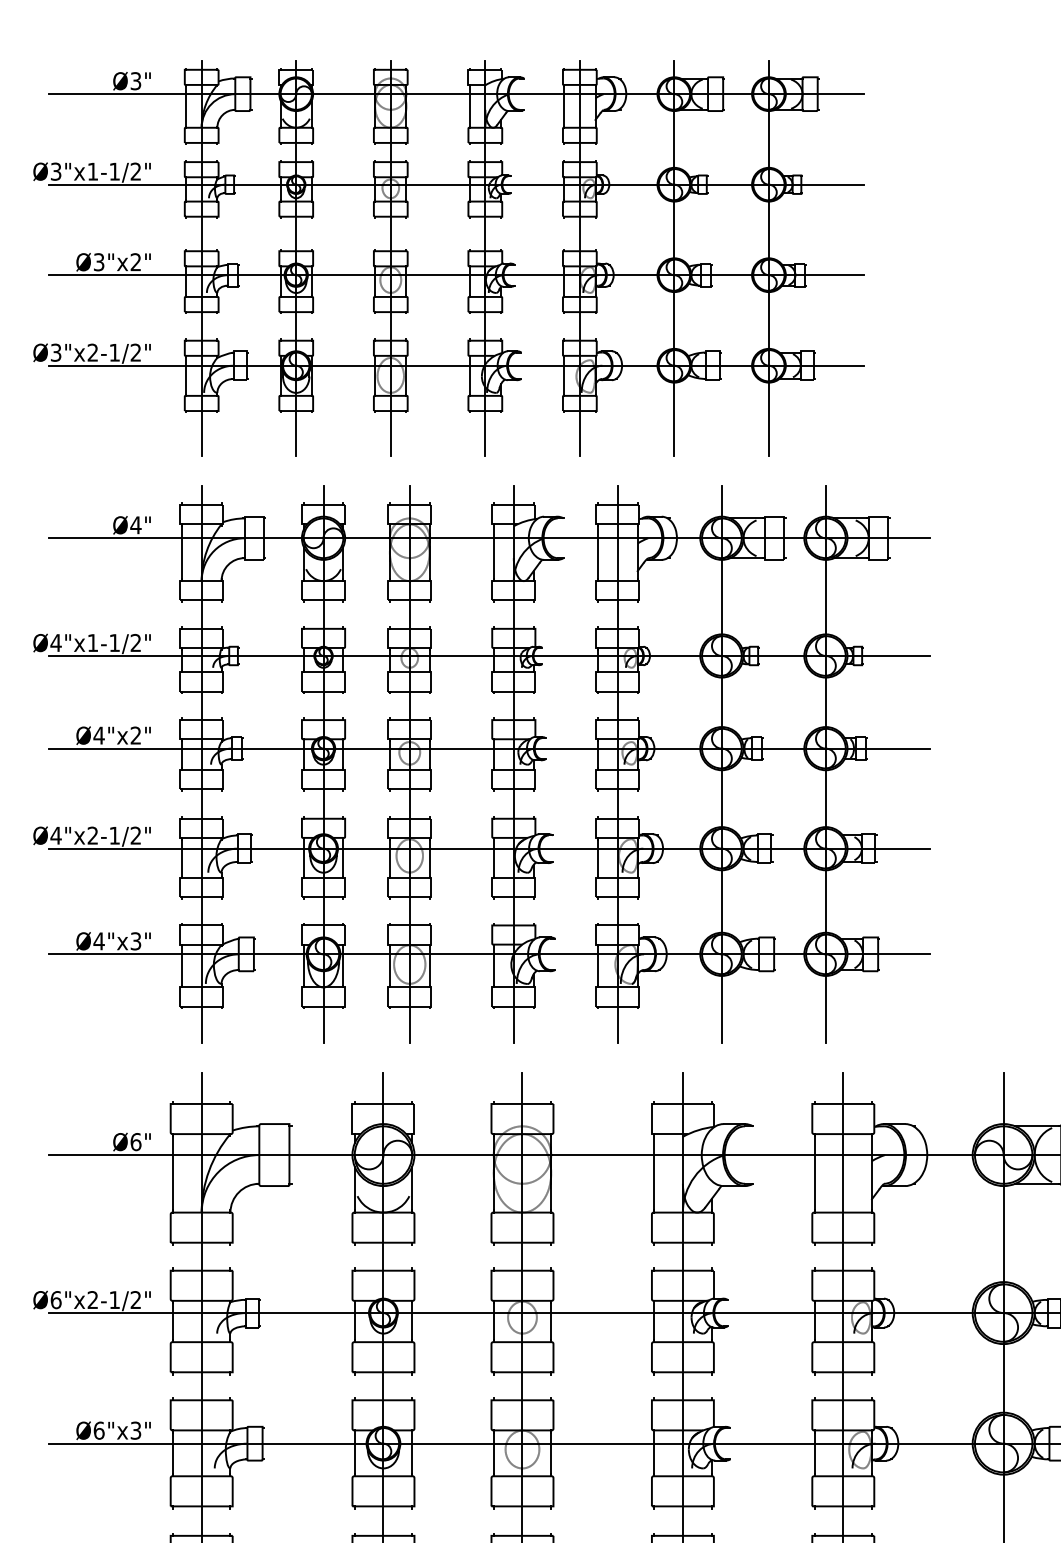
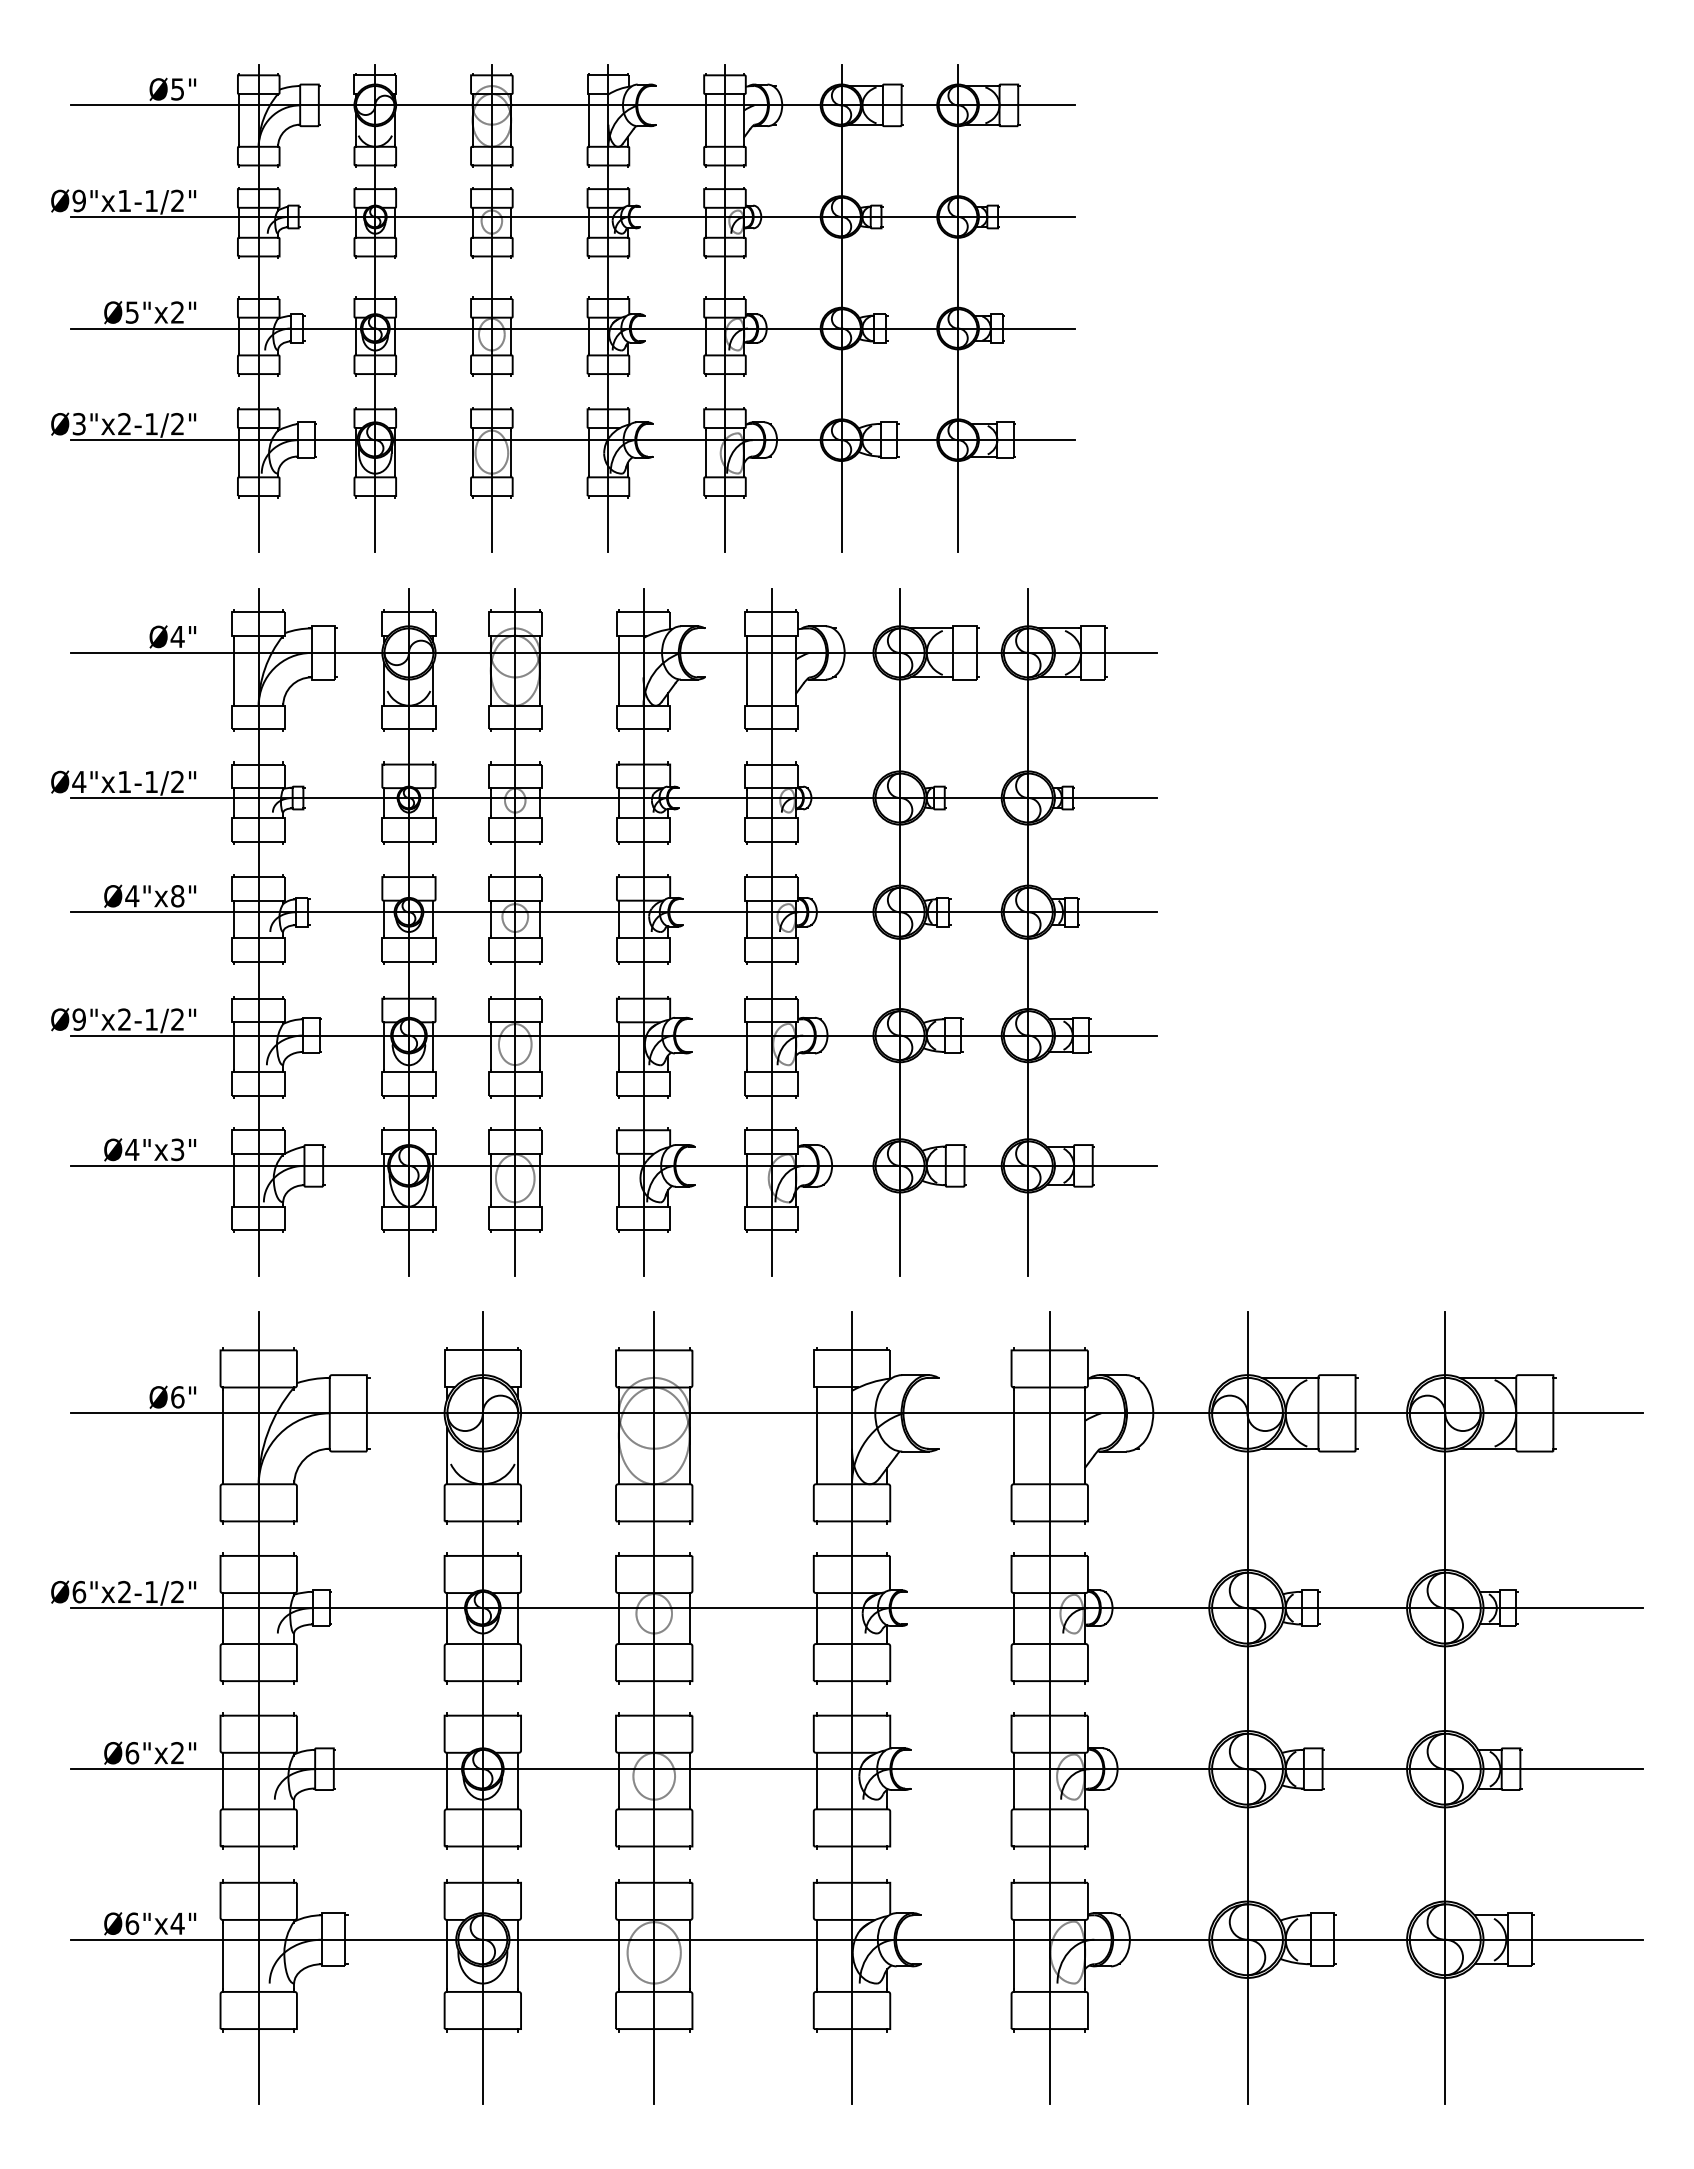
text: (135, 80) -> (177, 88), Ø3" -> Ø5"
text: (55, 171) -> (78, 200), Ø3"x1-1/2" -> Ø9"x1-1/2"
text: (99, 262) -> (132, 312), Ø3"x2" -> Ø5"x2"
text: (135, 735) -> (177, 896), Ø4"x2" -> Ø4"x8"
text: (56, 835) -> (79, 1019), Ø4"x2-1/2" -> Ø9"x2-1/2"
text: (135, 1430) -> (177, 1753), Ø6"x3" -> Ø6"x2"

